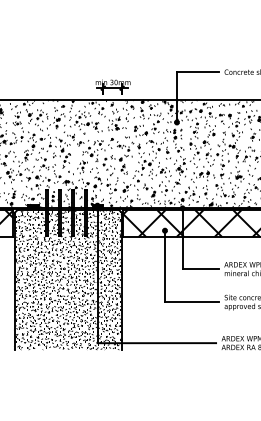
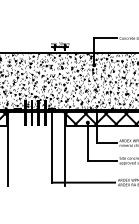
hatch: (68, 279) -> (36, 148), removed

